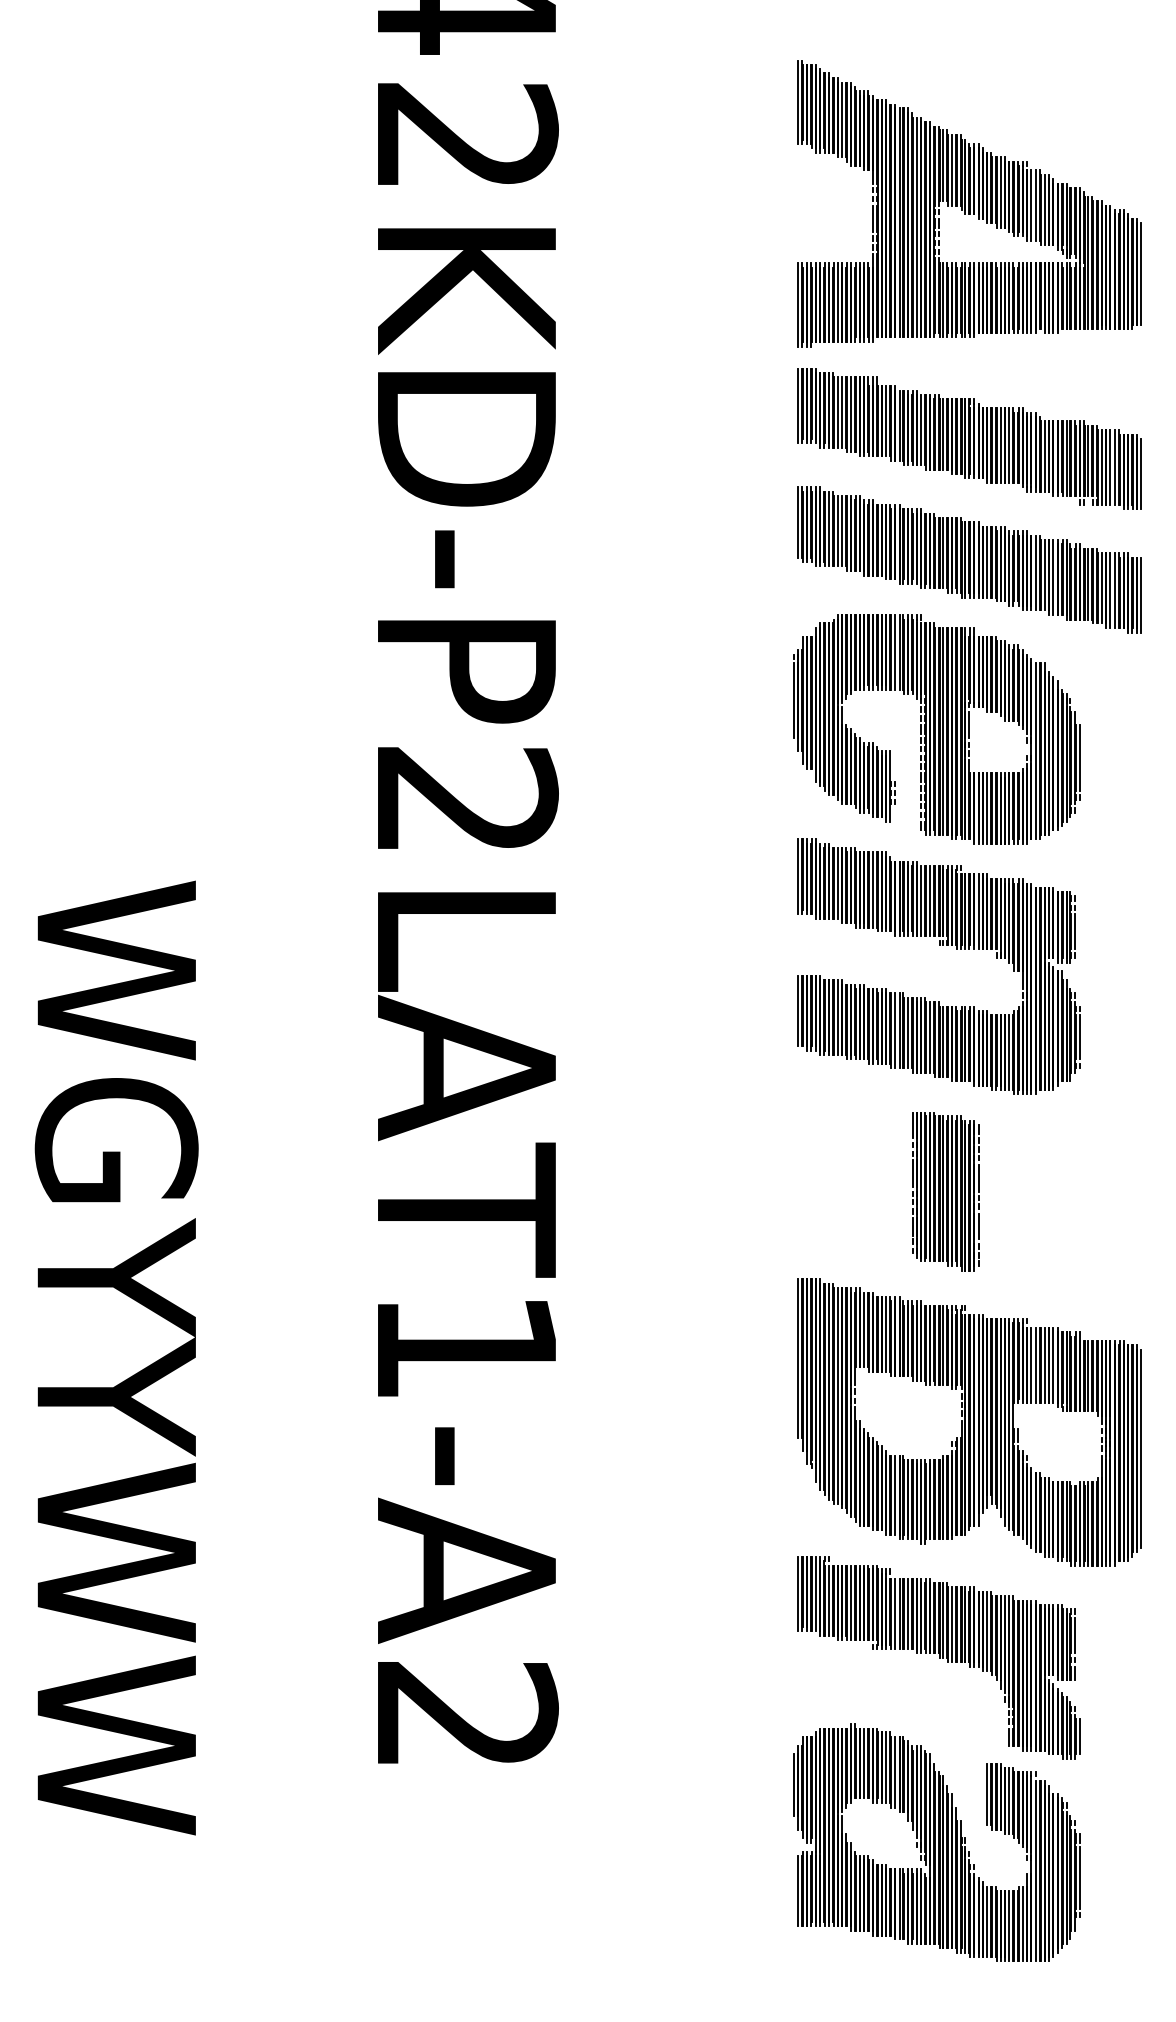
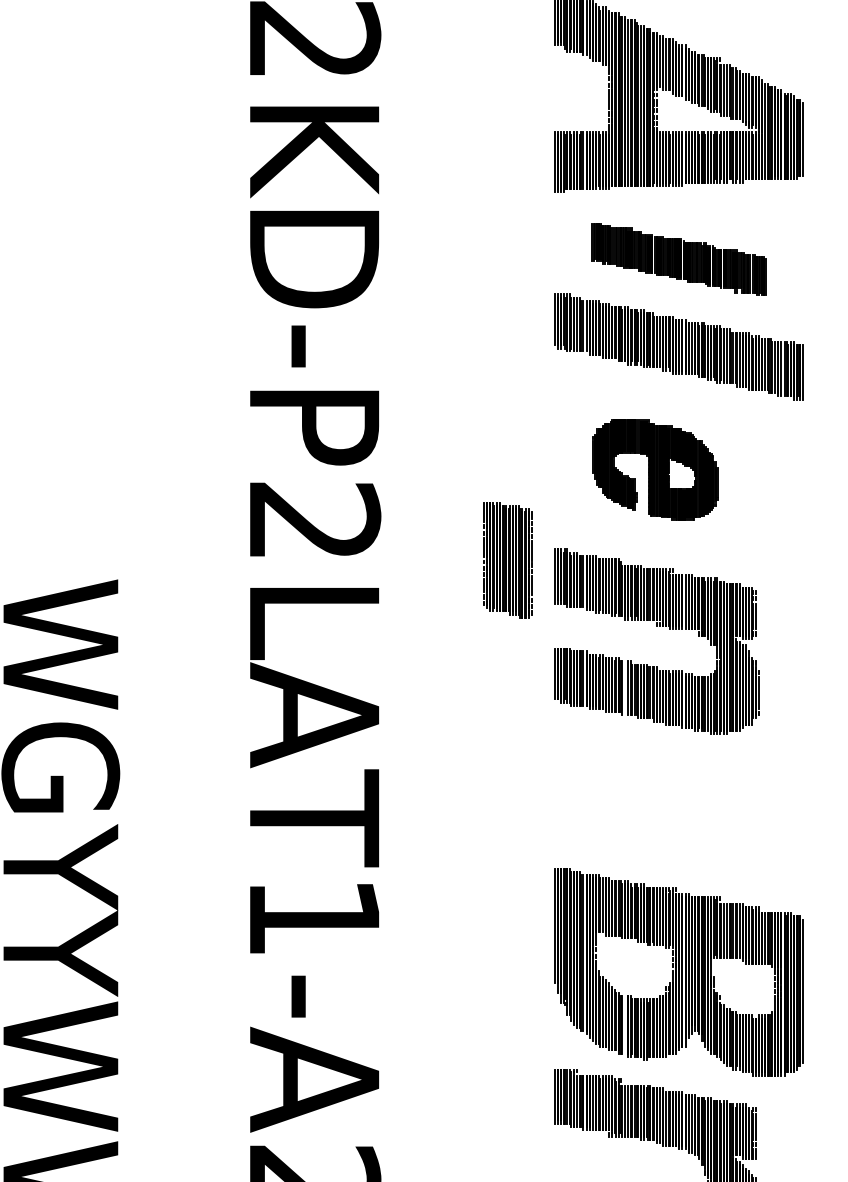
part: (969, 438) -> (678, 258), size x0.7
part: (936, 729) -> (655, 469), size x0.6
line: (894, 1030) -> (624, 688), removed
part: (945, 1191) -> (507, 560), moved
line: (894, 1494) -> (624, 1024), removed

